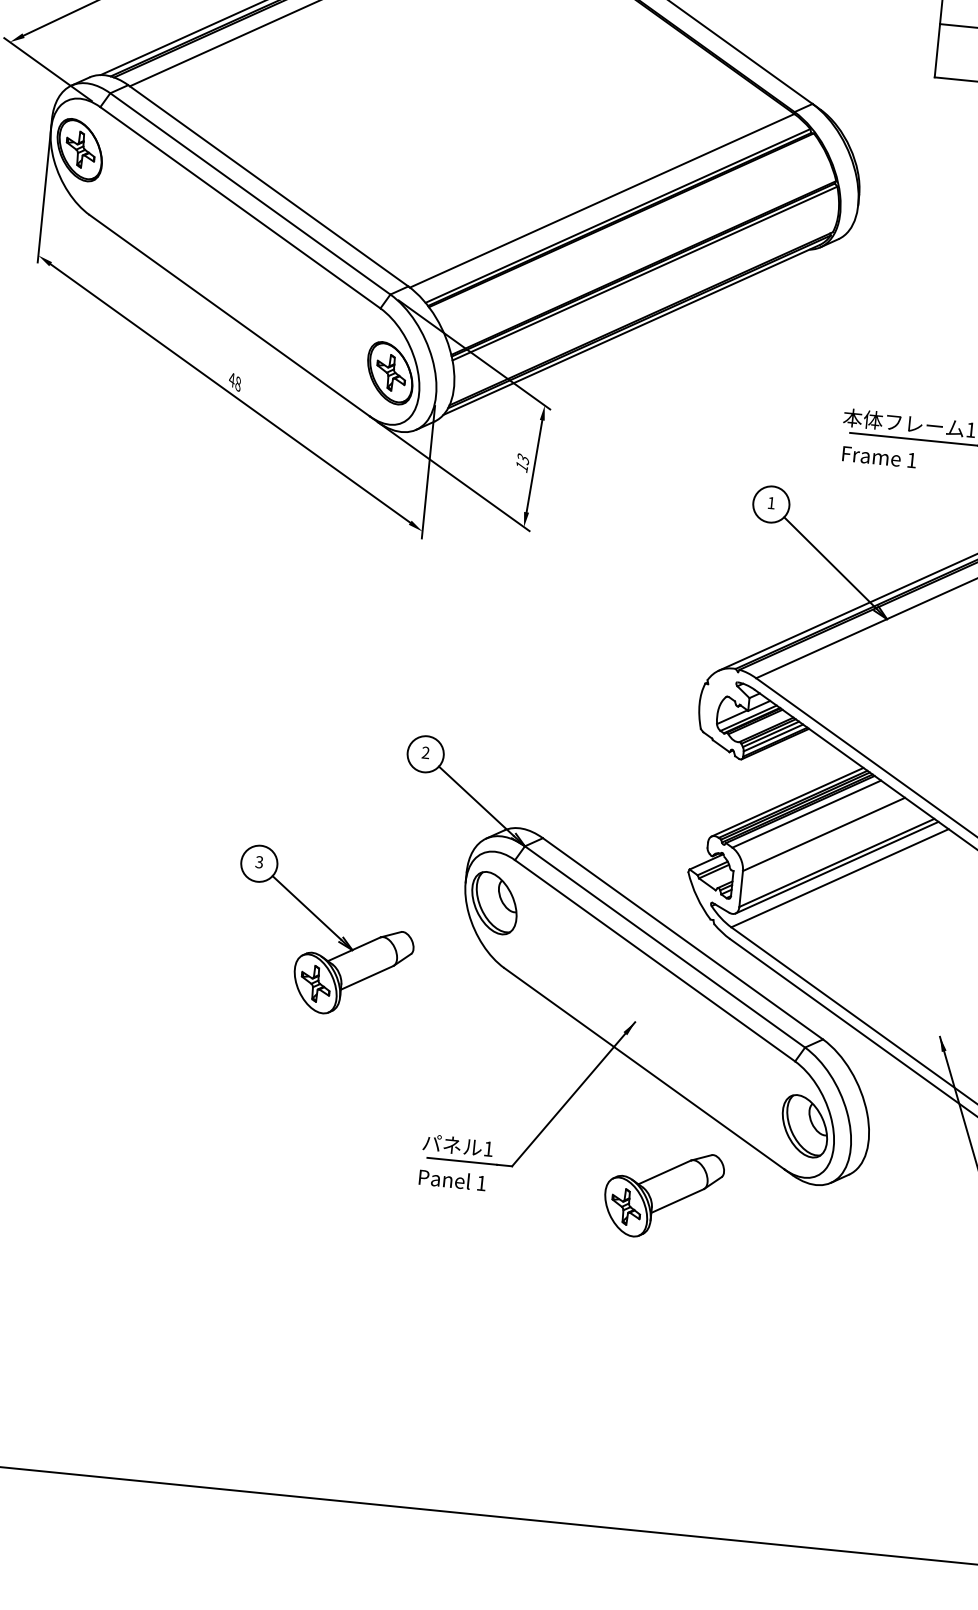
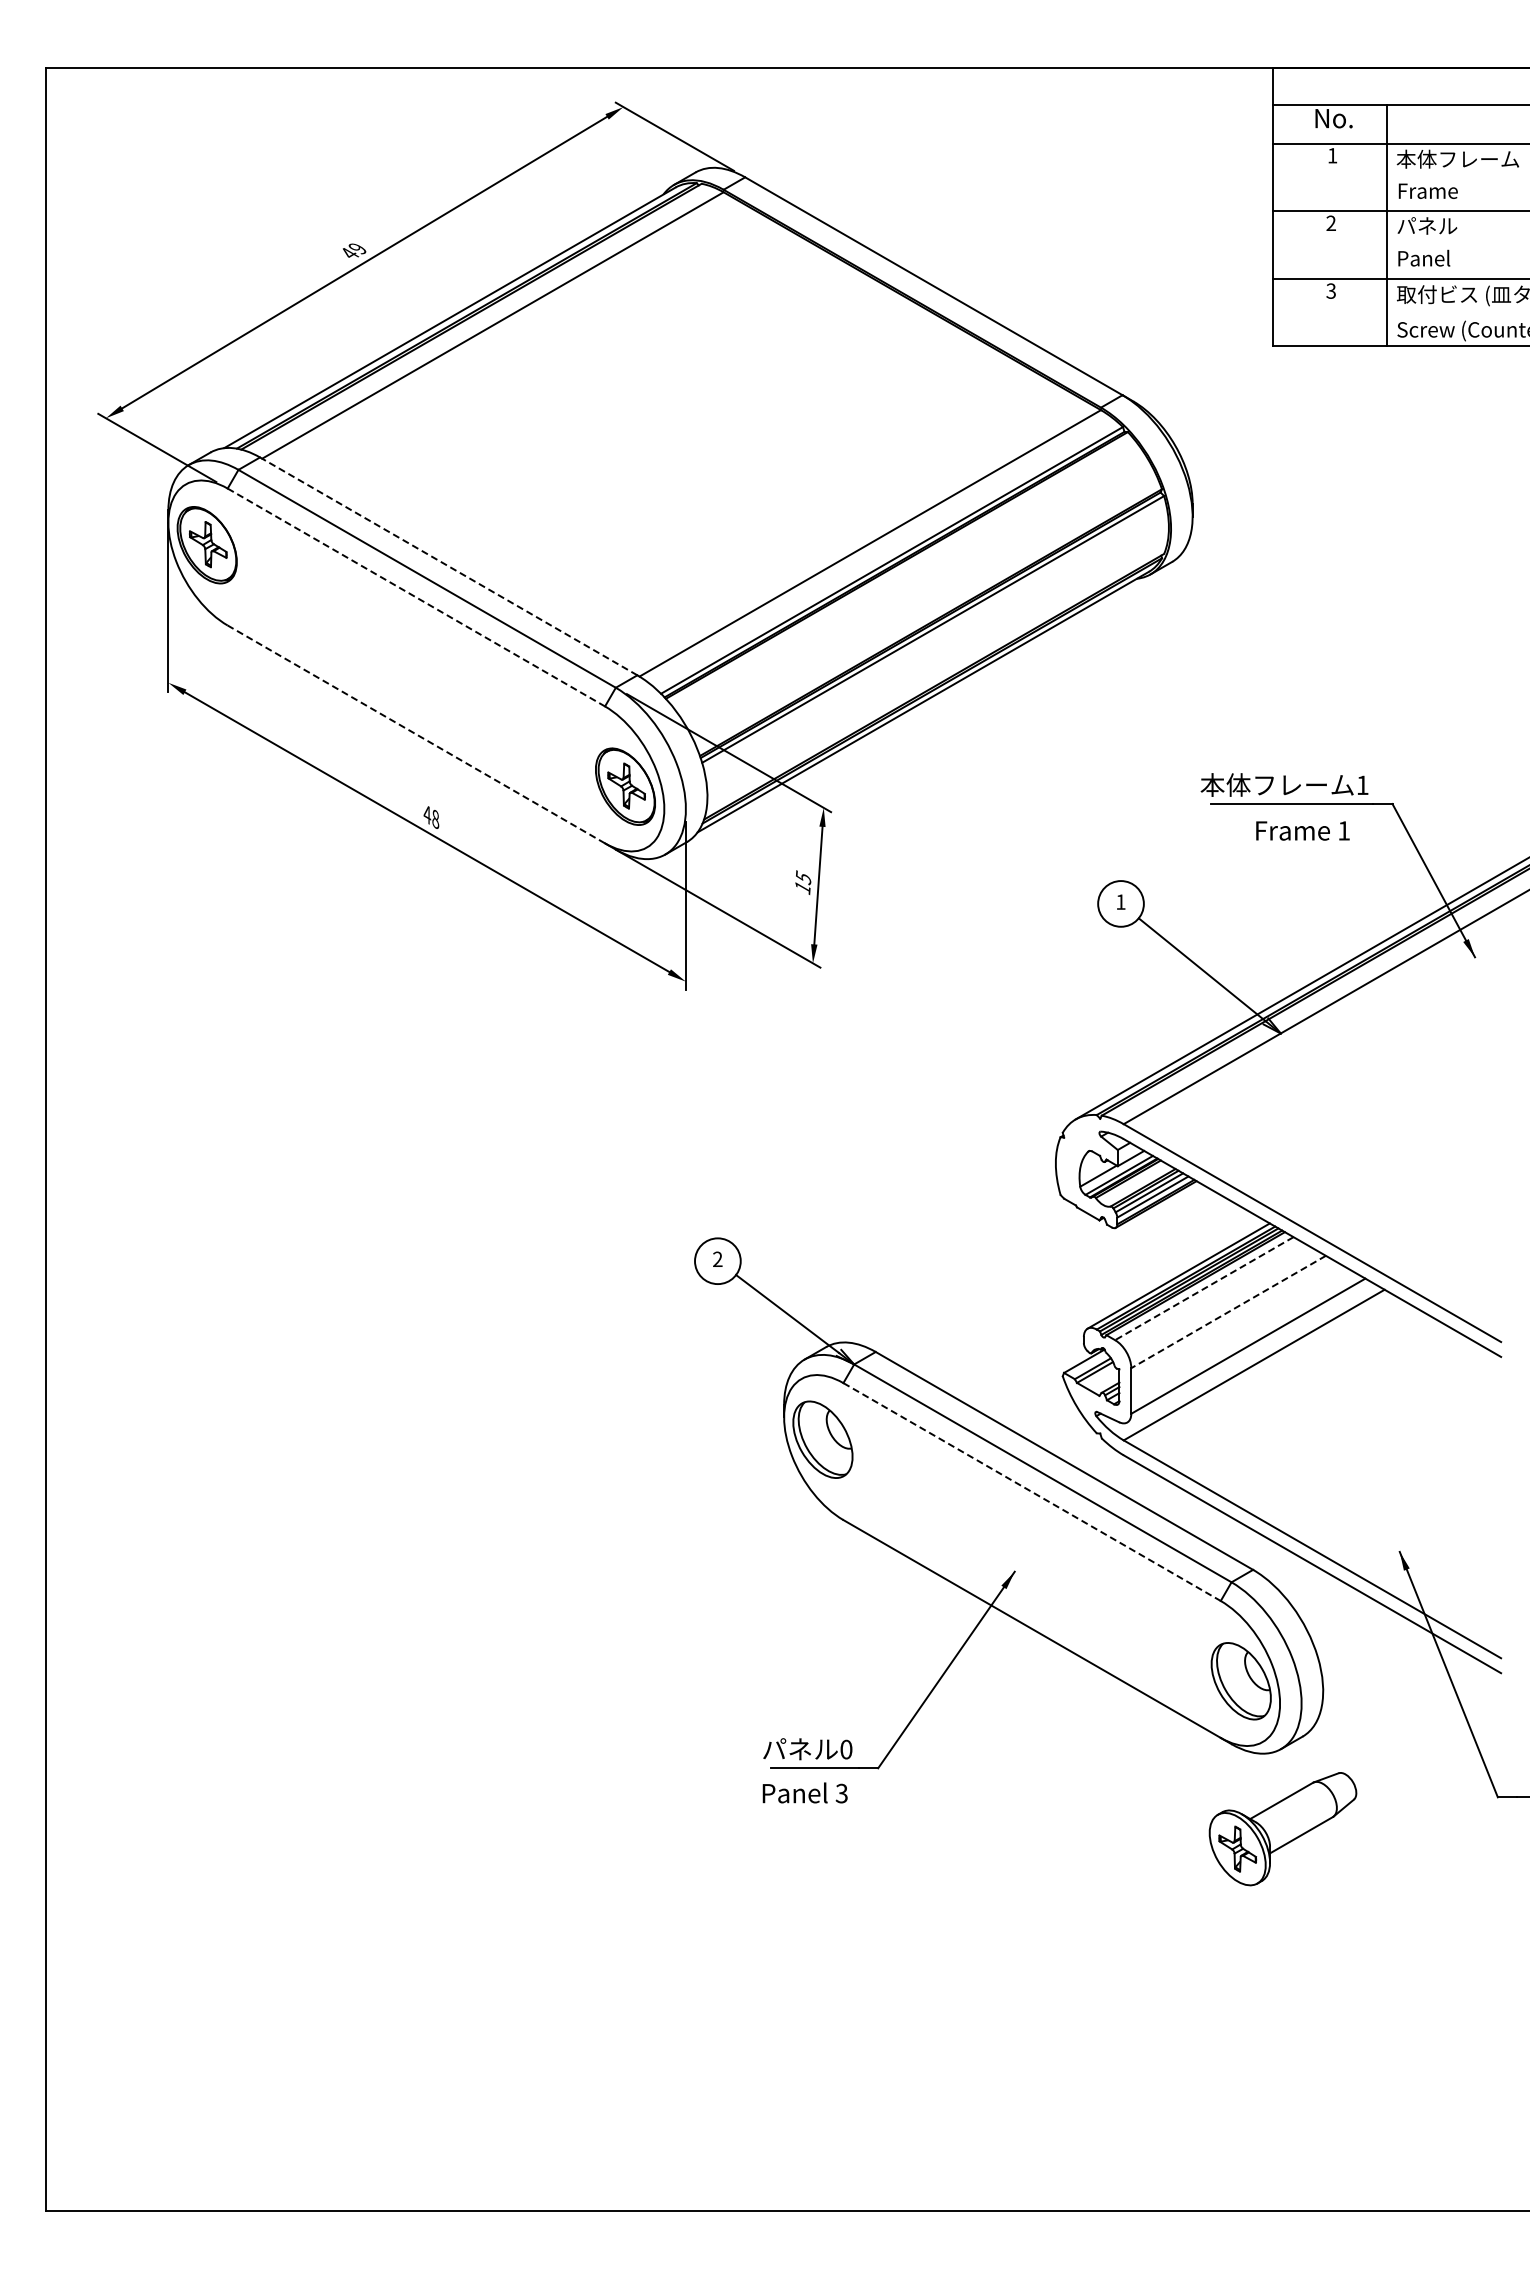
line: (268, 185) -> (448, 566), solid -> dashed
line: (240, 207) -> (416, 597), solid -> dashed
line: (229, 315) -> (416, 734), solid -> dashed
text: (879, 456) -> (1302, 830), moved
text: (522, 457) -> (802, 876), 13 -> 15
line: (806, 813) -> (1203, 1288), solid -> dashed
line: (823, 834) -> (1228, 1312), solid -> dashed
line: (836, 867) -> (1248, 1351), removed
part: (327, 928) -> (616, 1492), removed
line: (655, 961) -> (1032, 1492), solid -> dashed
text: (488, 1149) -> (846, 1749), 1 -> 0
text: (481, 1183) -> (841, 1793), 1 -> 3
part: (663, 1195) -> (1282, 1829), moved

